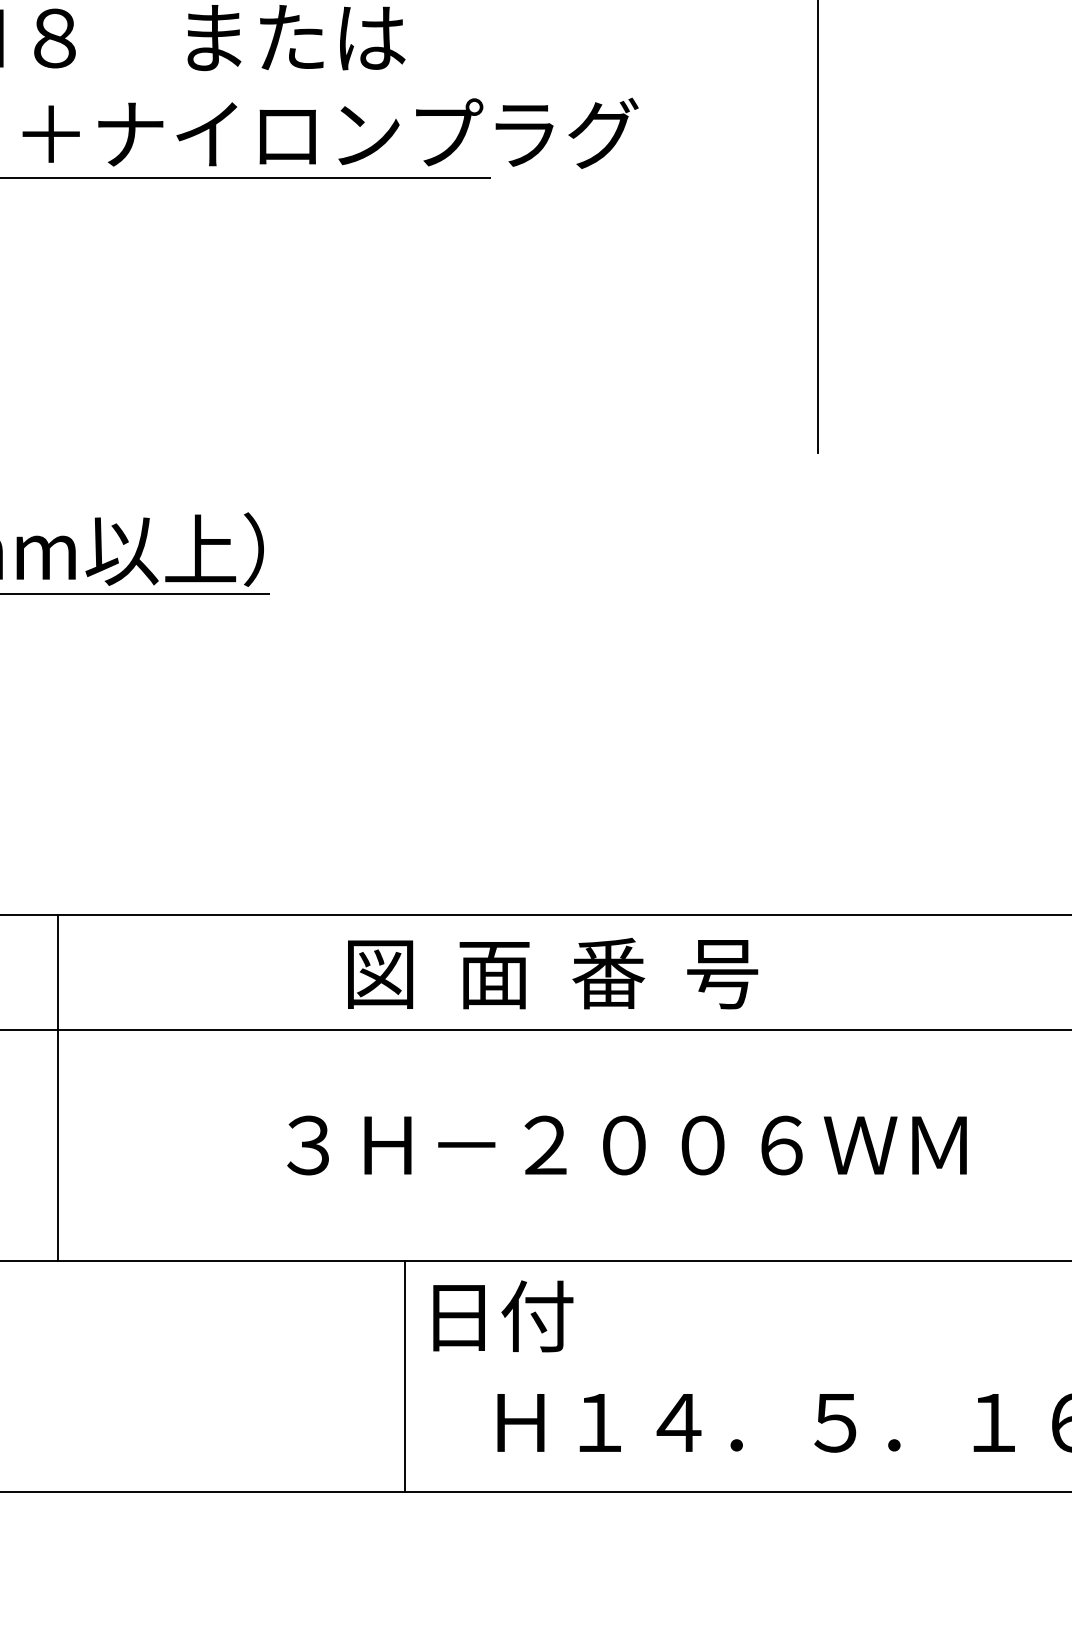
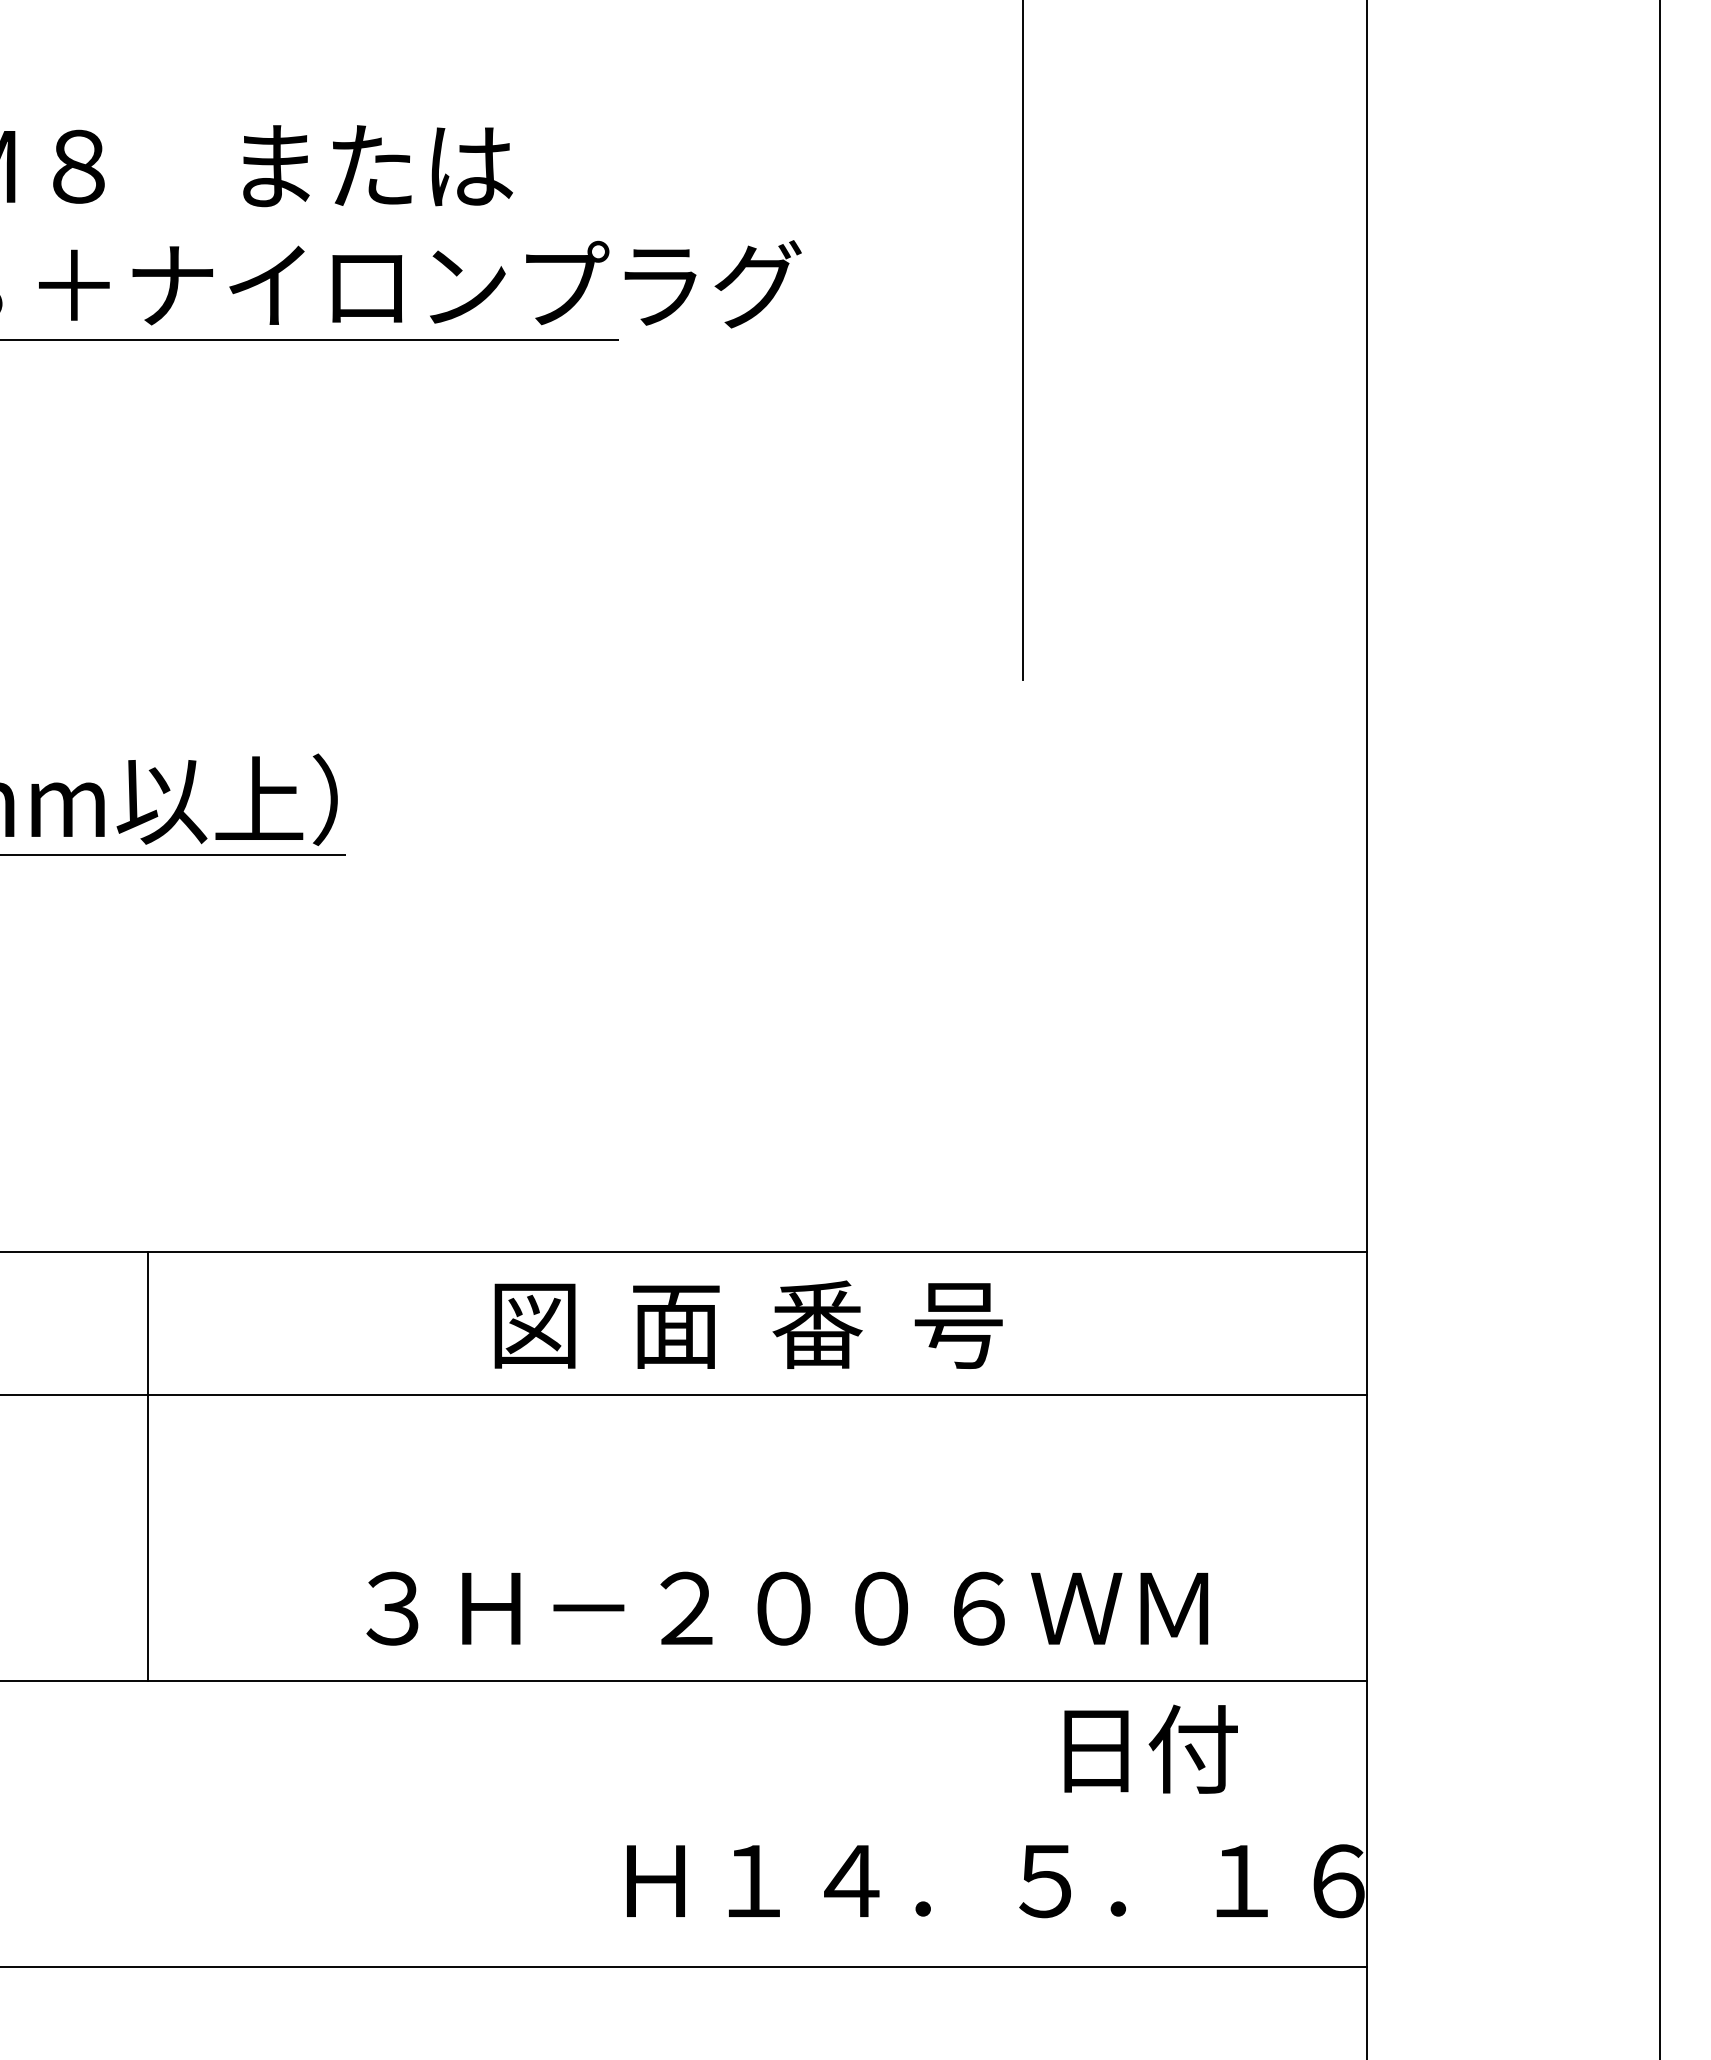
text: (552, 973) -> (748, 1324), moved
line: (57, 1087) -> (147, 1465), moved
text: (627, 1145) -> (787, 1608), moved
text: (502, 1315) -> (1150, 1748), moved
line: (404, 1376) -> (511, 1823), removed

